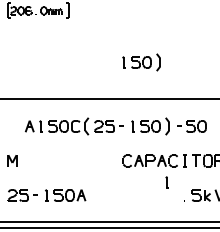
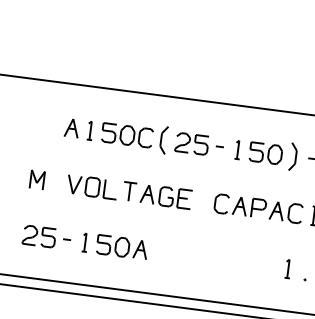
part: (141, 62) -> (264, 48), removed
part: (69, 160) -> (128, 191), added
part: (166, 182) -> (286, 268), moved

